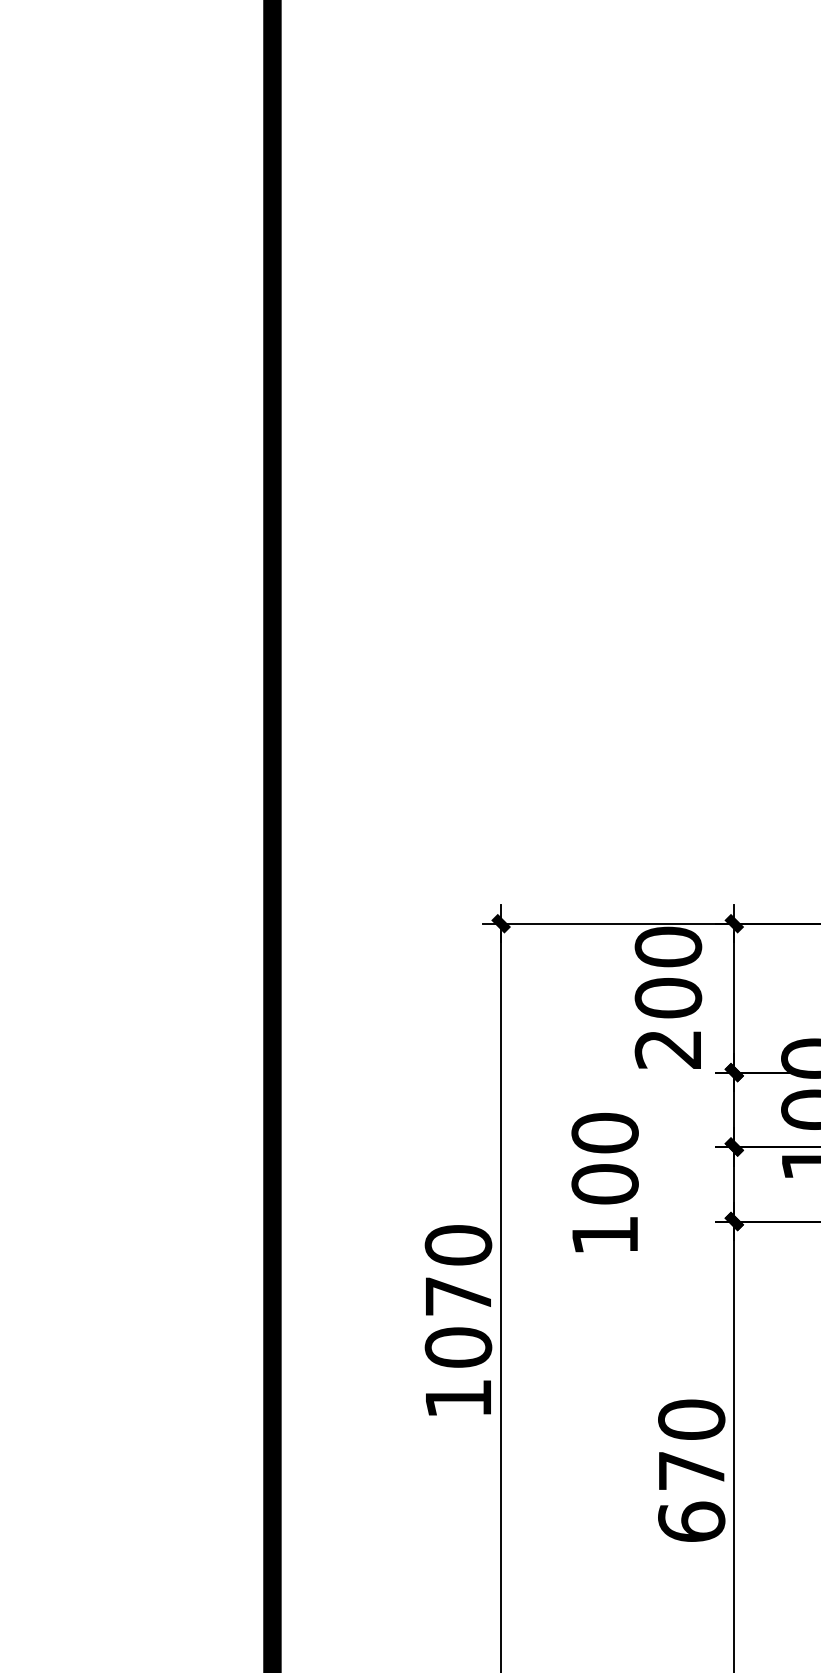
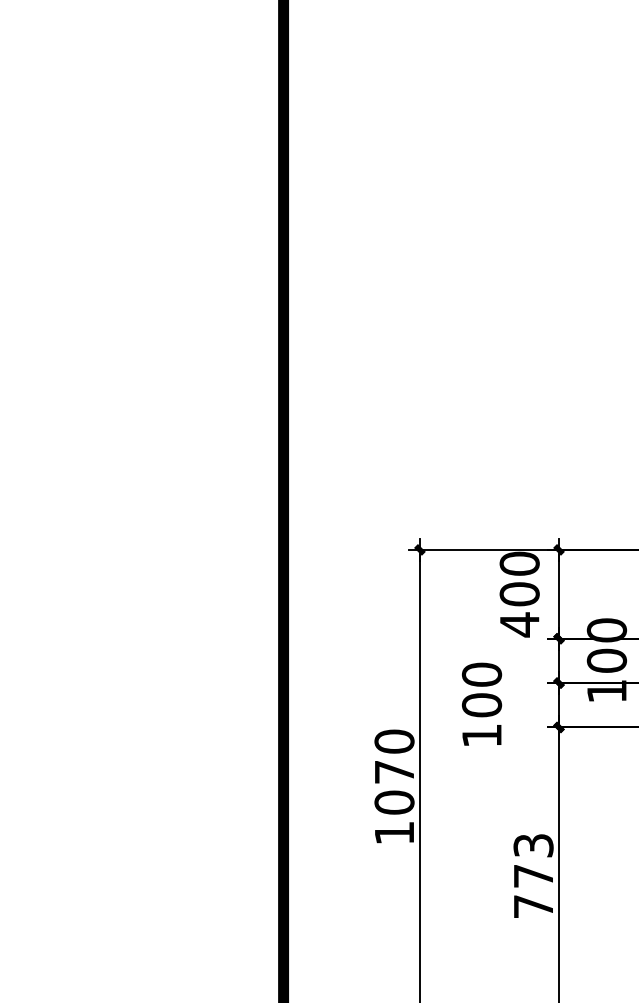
text: (668, 1048) -> (519, 624), 200 -> 400
text: (691, 1469) -> (533, 875), 670 -> 773

